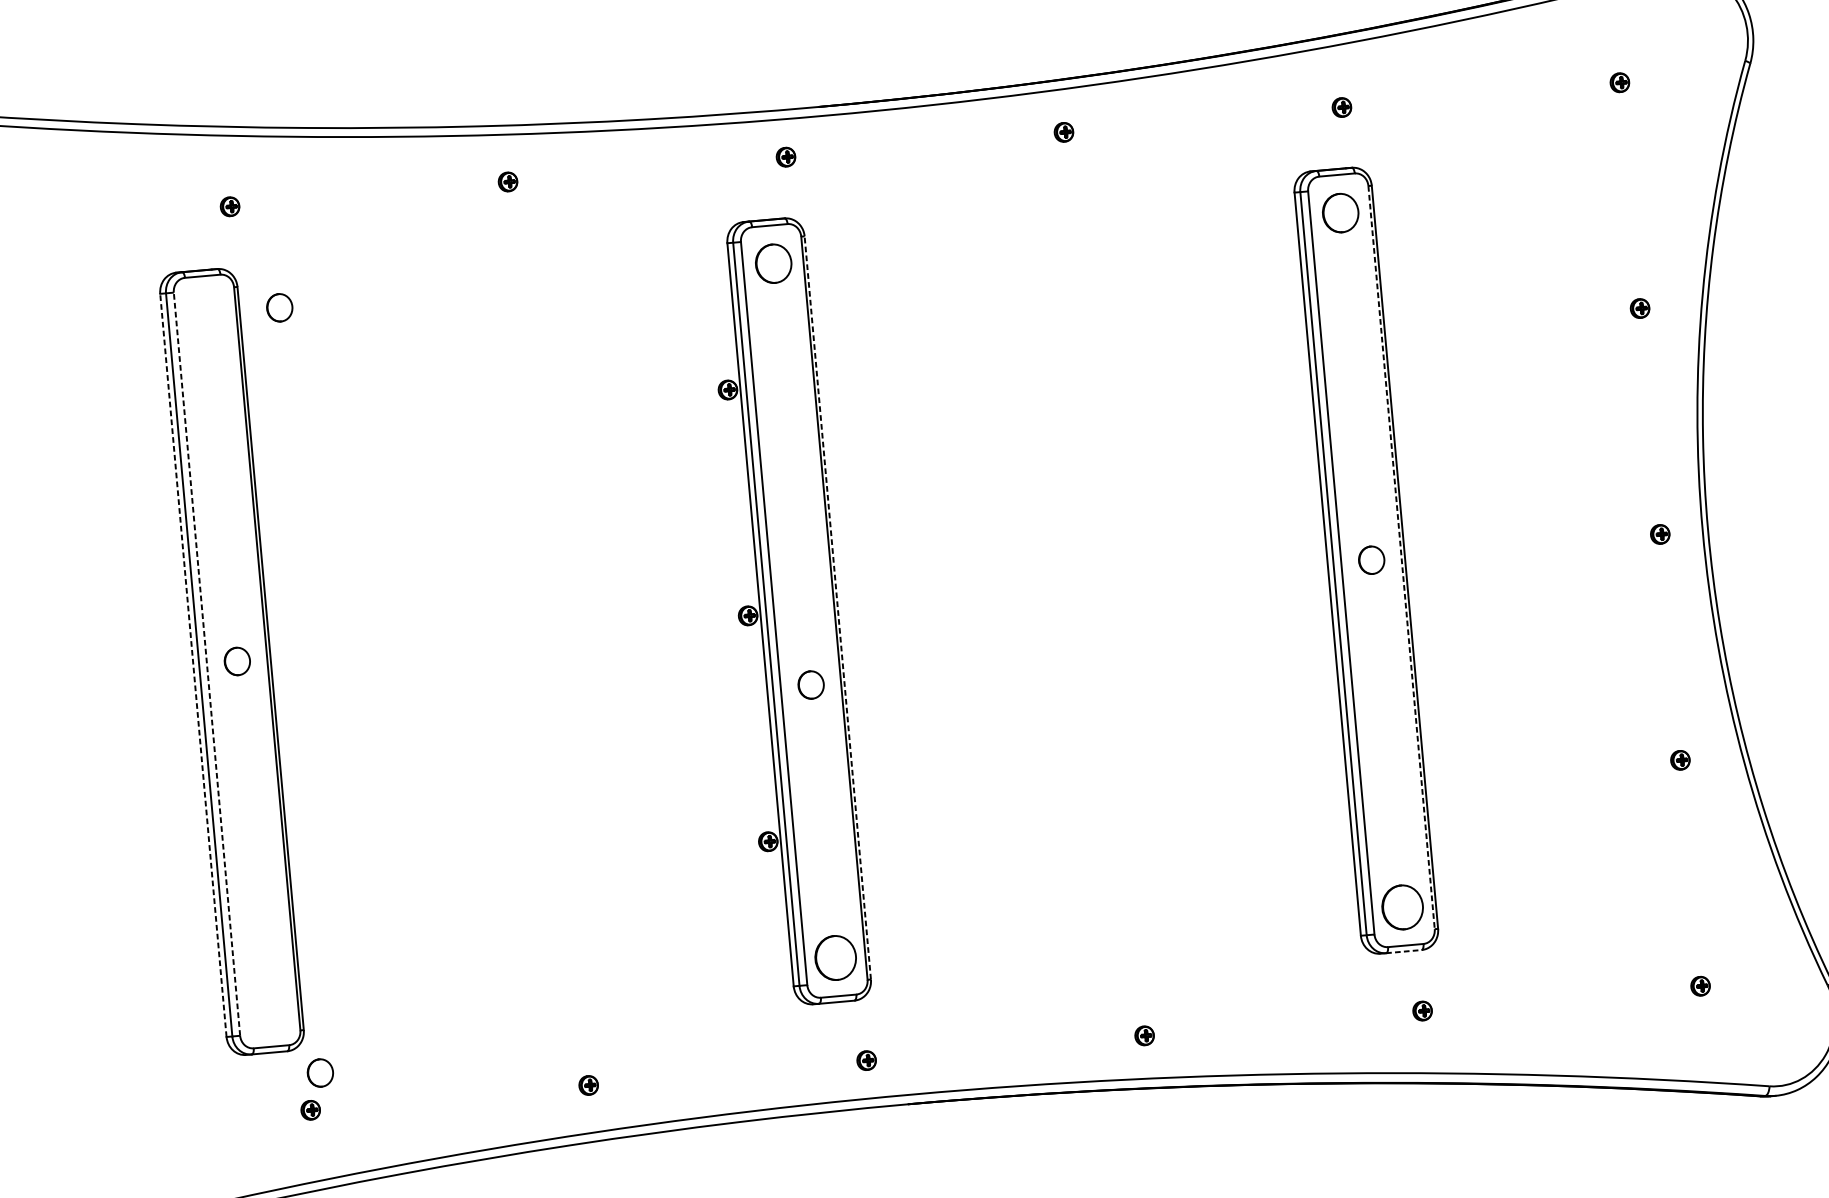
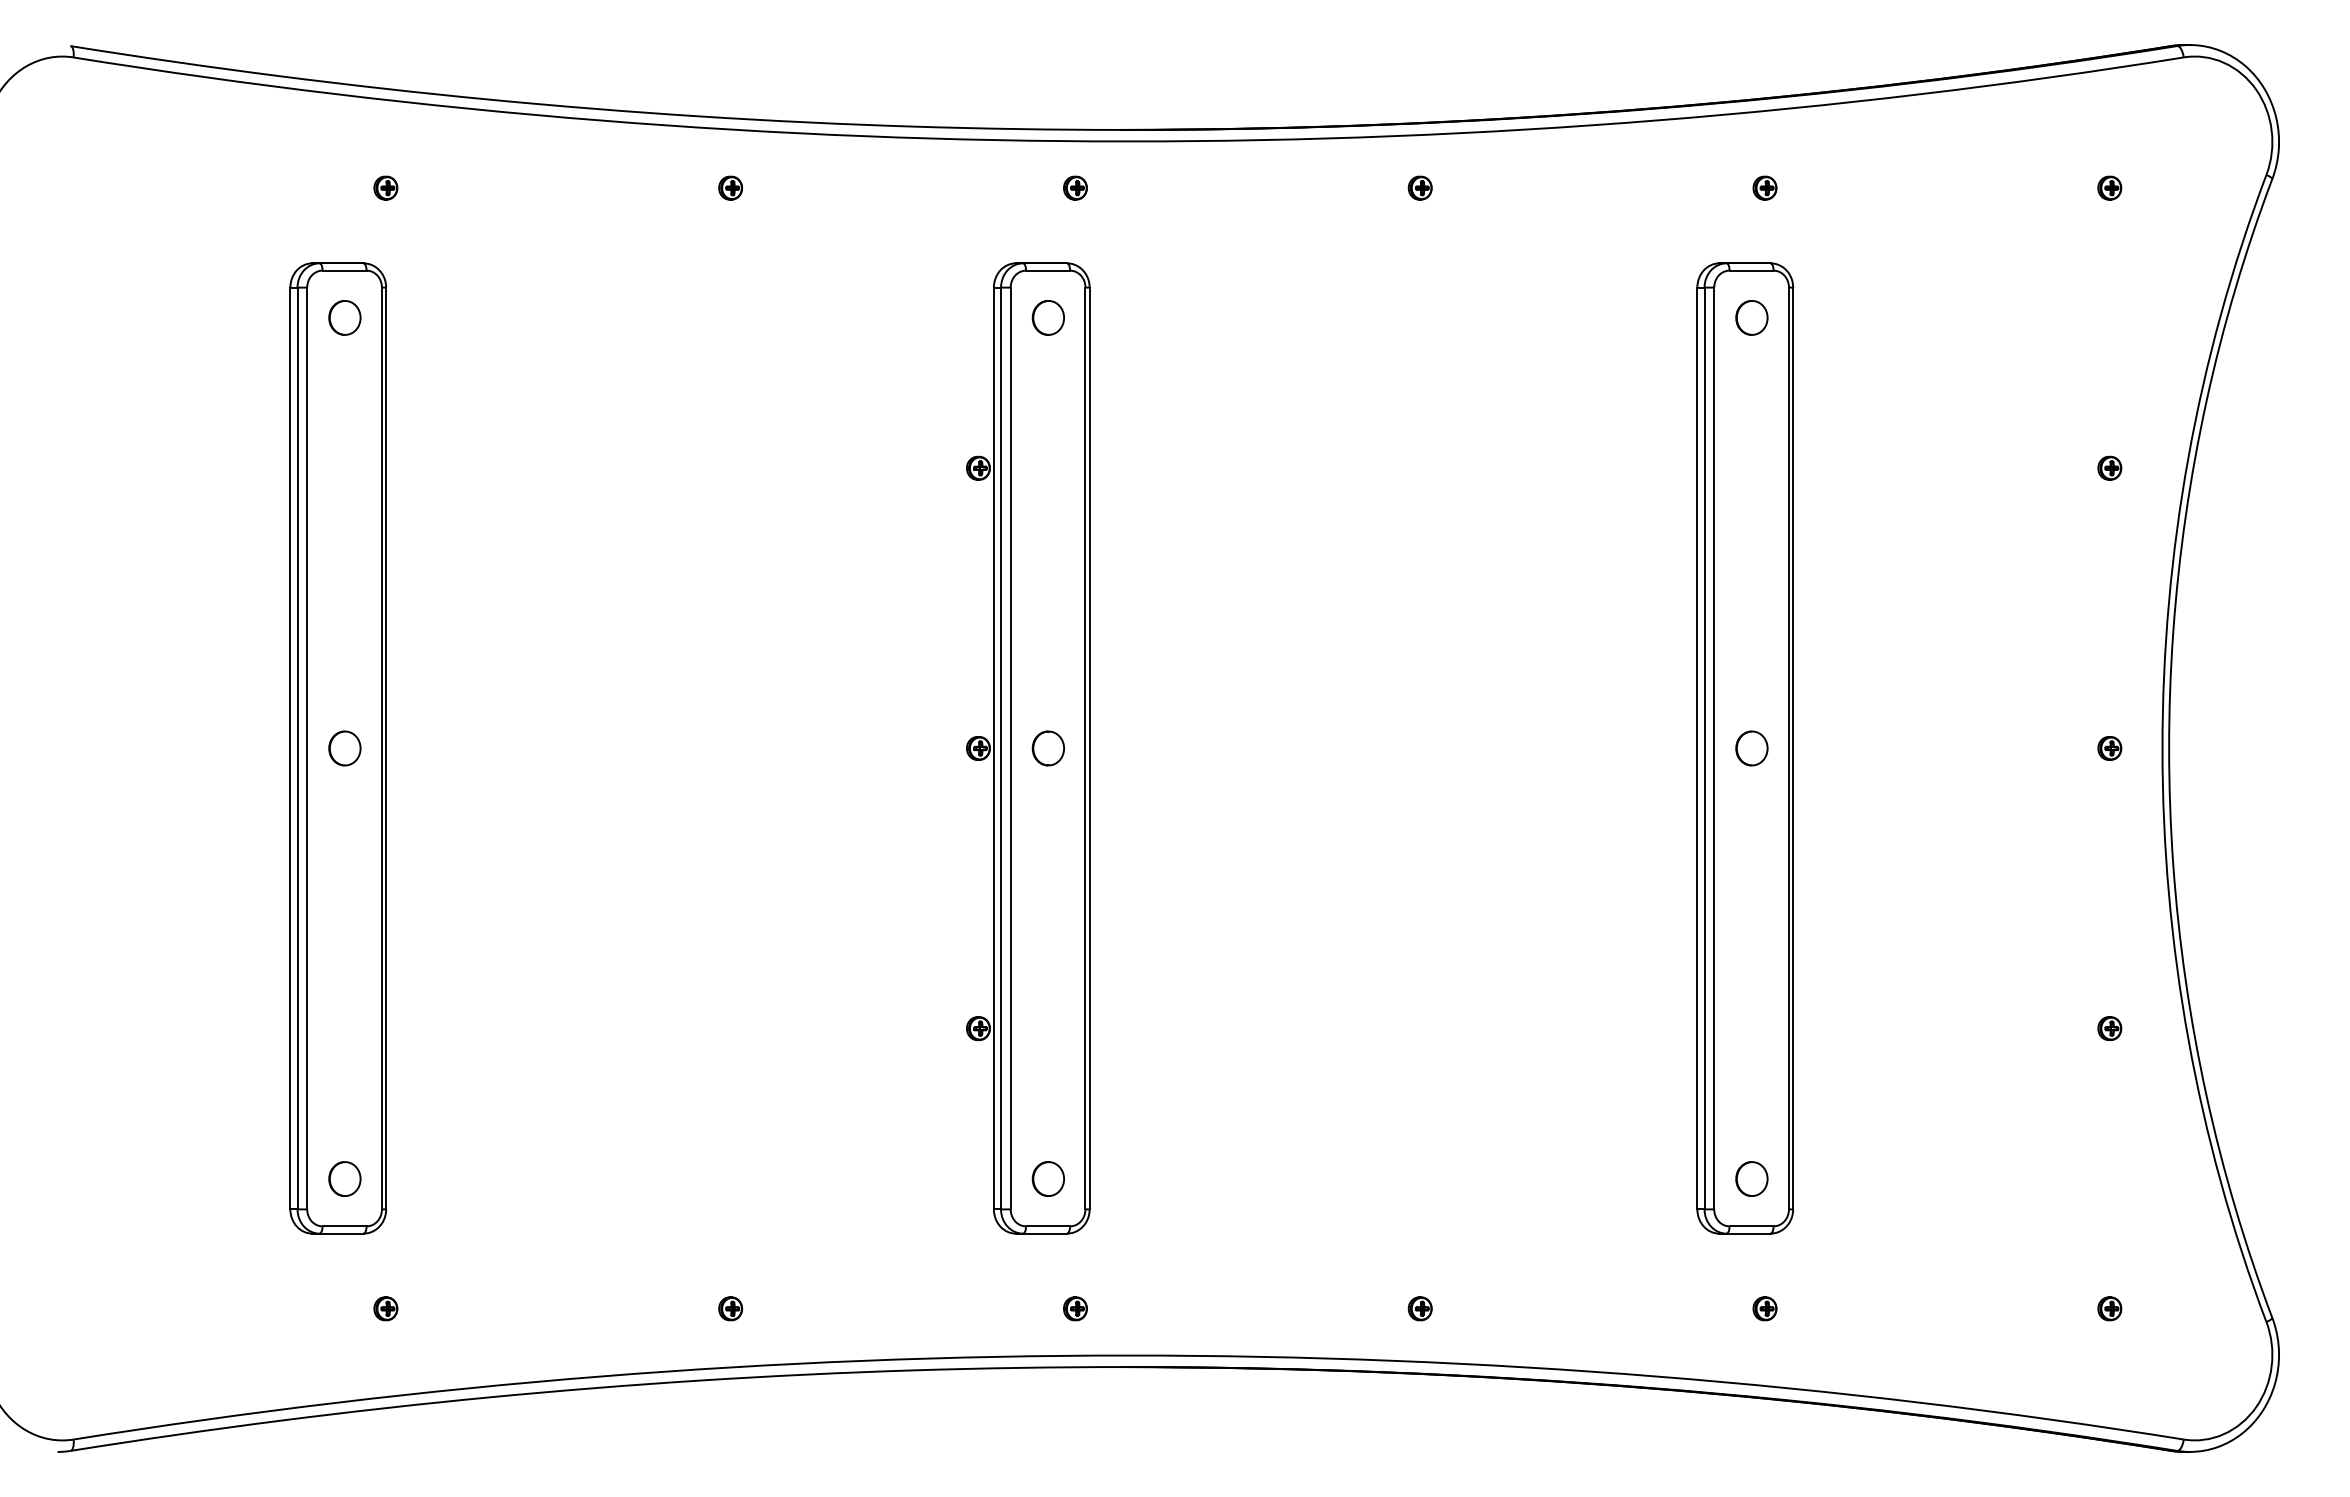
part: (1340, 212) -> (1751, 317), size x0.71
part: (772, 263) -> (1047, 317), size x0.71
part: (279, 307) -> (344, 317), moved
line: (1401, 557) -> (1788, 748), dashed -> solid
line: (837, 607) -> (1089, 748), dashed -> solid
line: (207, 664) -> (307, 748), dashed -> solid
line: (193, 665) -> (290, 748), dashed -> solid
part: (810, 685) -> (1047, 748), moved
part: (1402, 906) -> (1751, 1178), size x0.62
line: (1403, 951) -> (1748, 1233), dashed -> solid
part: (834, 957) -> (1047, 1178), size x0.62
part: (320, 1072) -> (344, 1178), moved

